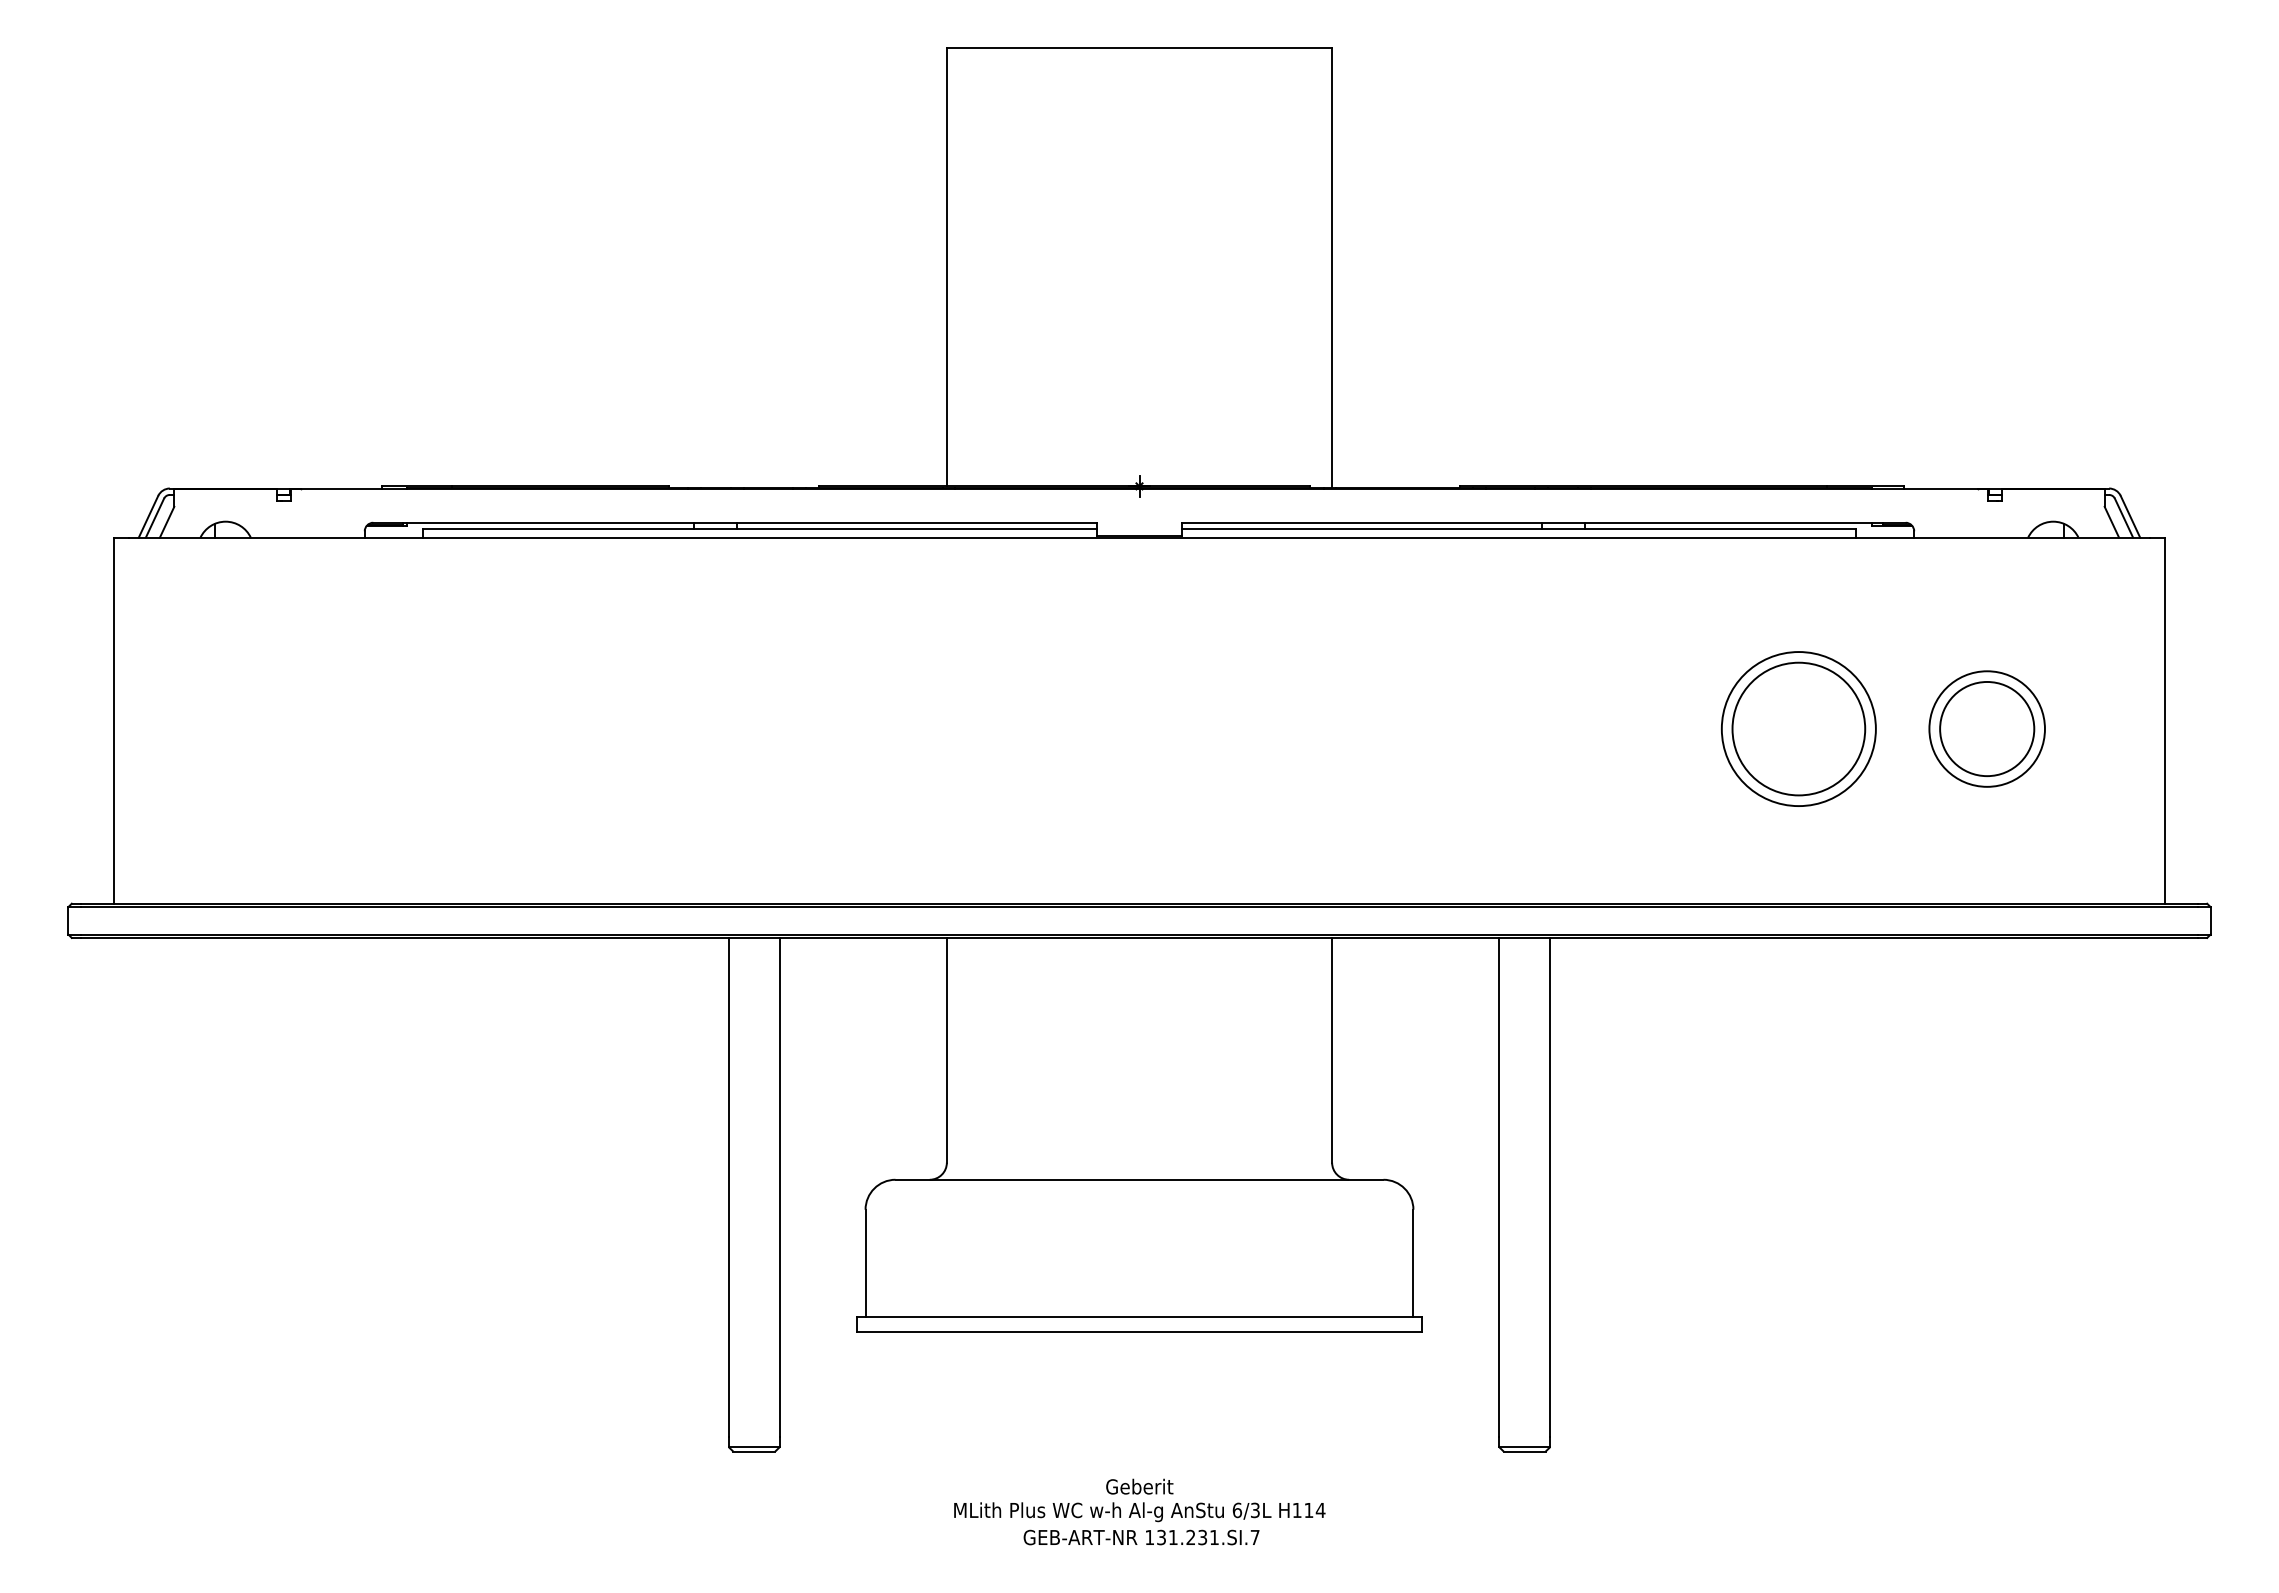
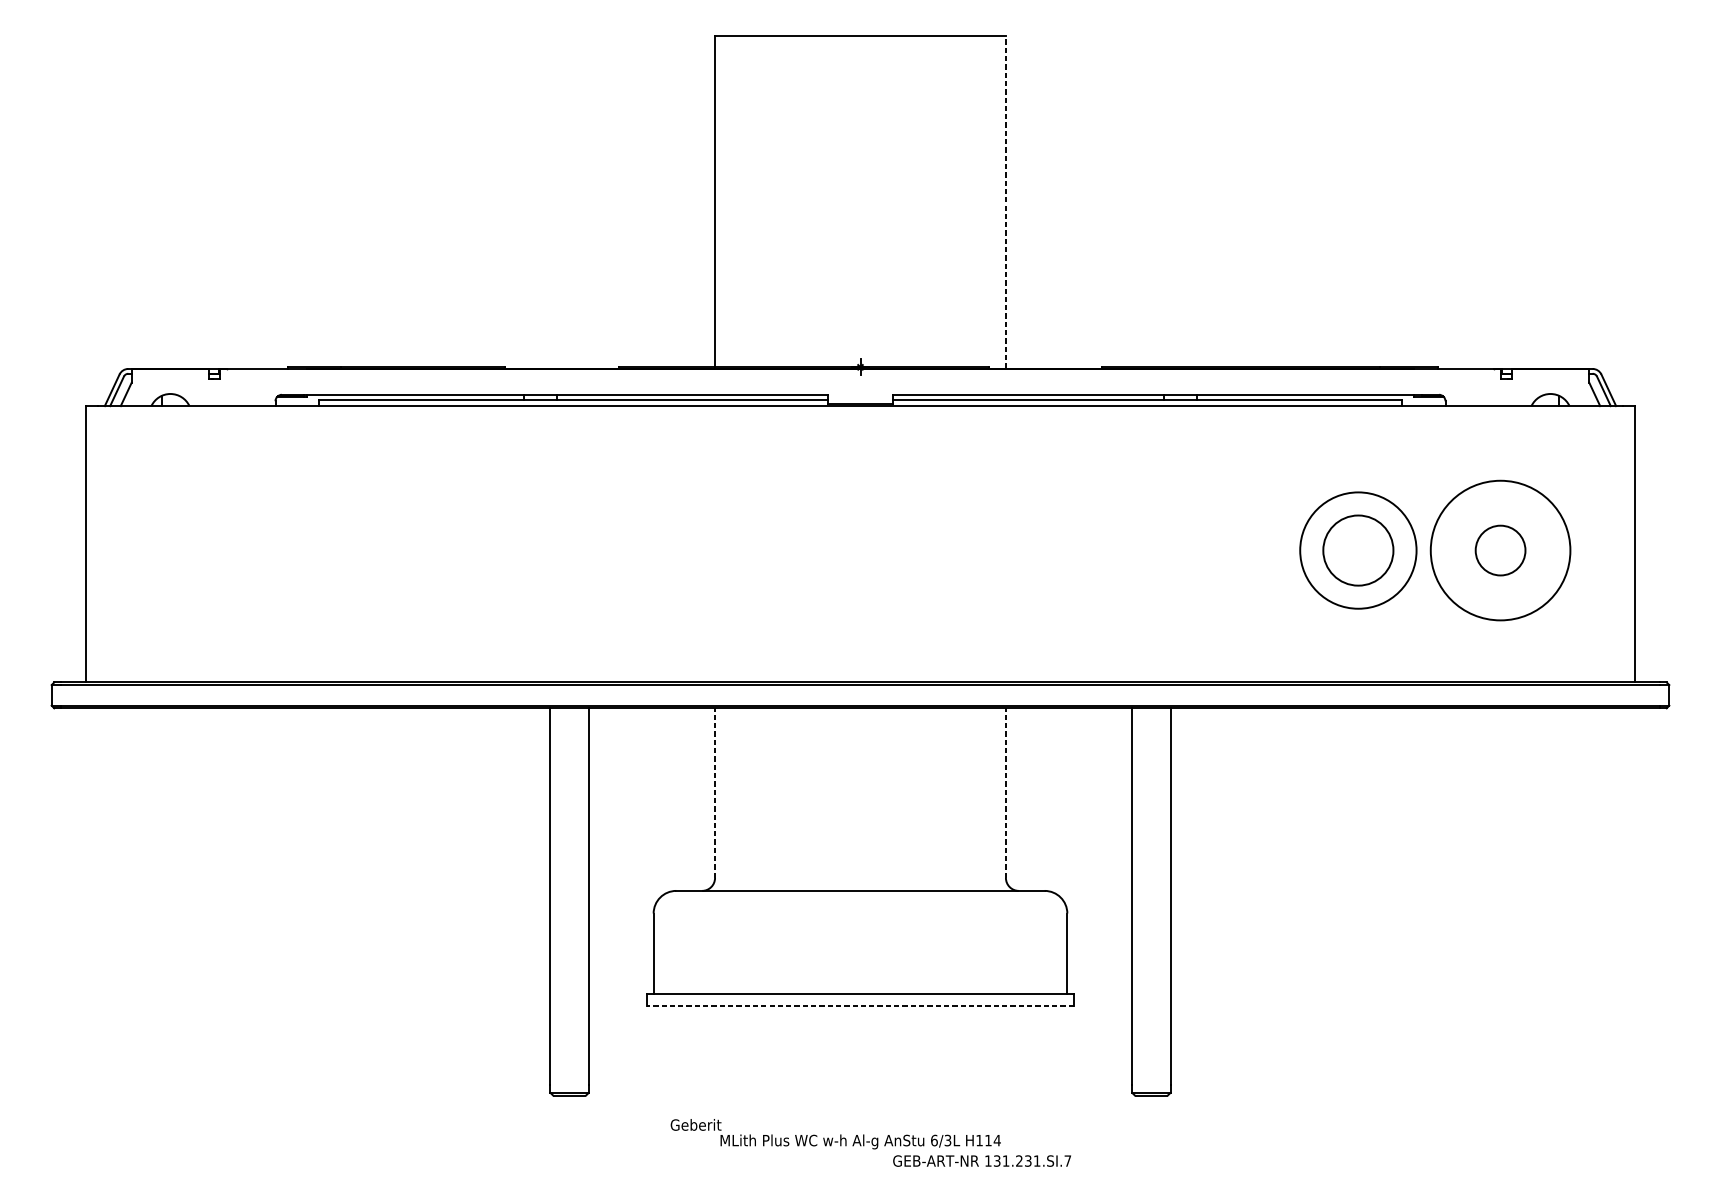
line: (1332, 267) -> (1006, 202), solid -> dashed
circle: (1798, 728) -> (1358, 550), size x0.7
circle: (1986, 728) -> (1500, 550), size x1.6
circle: (1987, 728) -> (1500, 550), size x0.7
line: (946, 1049) -> (714, 792), solid -> dashed
line: (1332, 1049) -> (1006, 792), solid -> dashed
line: (1139, 1331) -> (860, 1005), solid -> dashed
text: (1139, 1486) -> (695, 1124), moved
text: (1141, 1537) -> (982, 1161), moved

